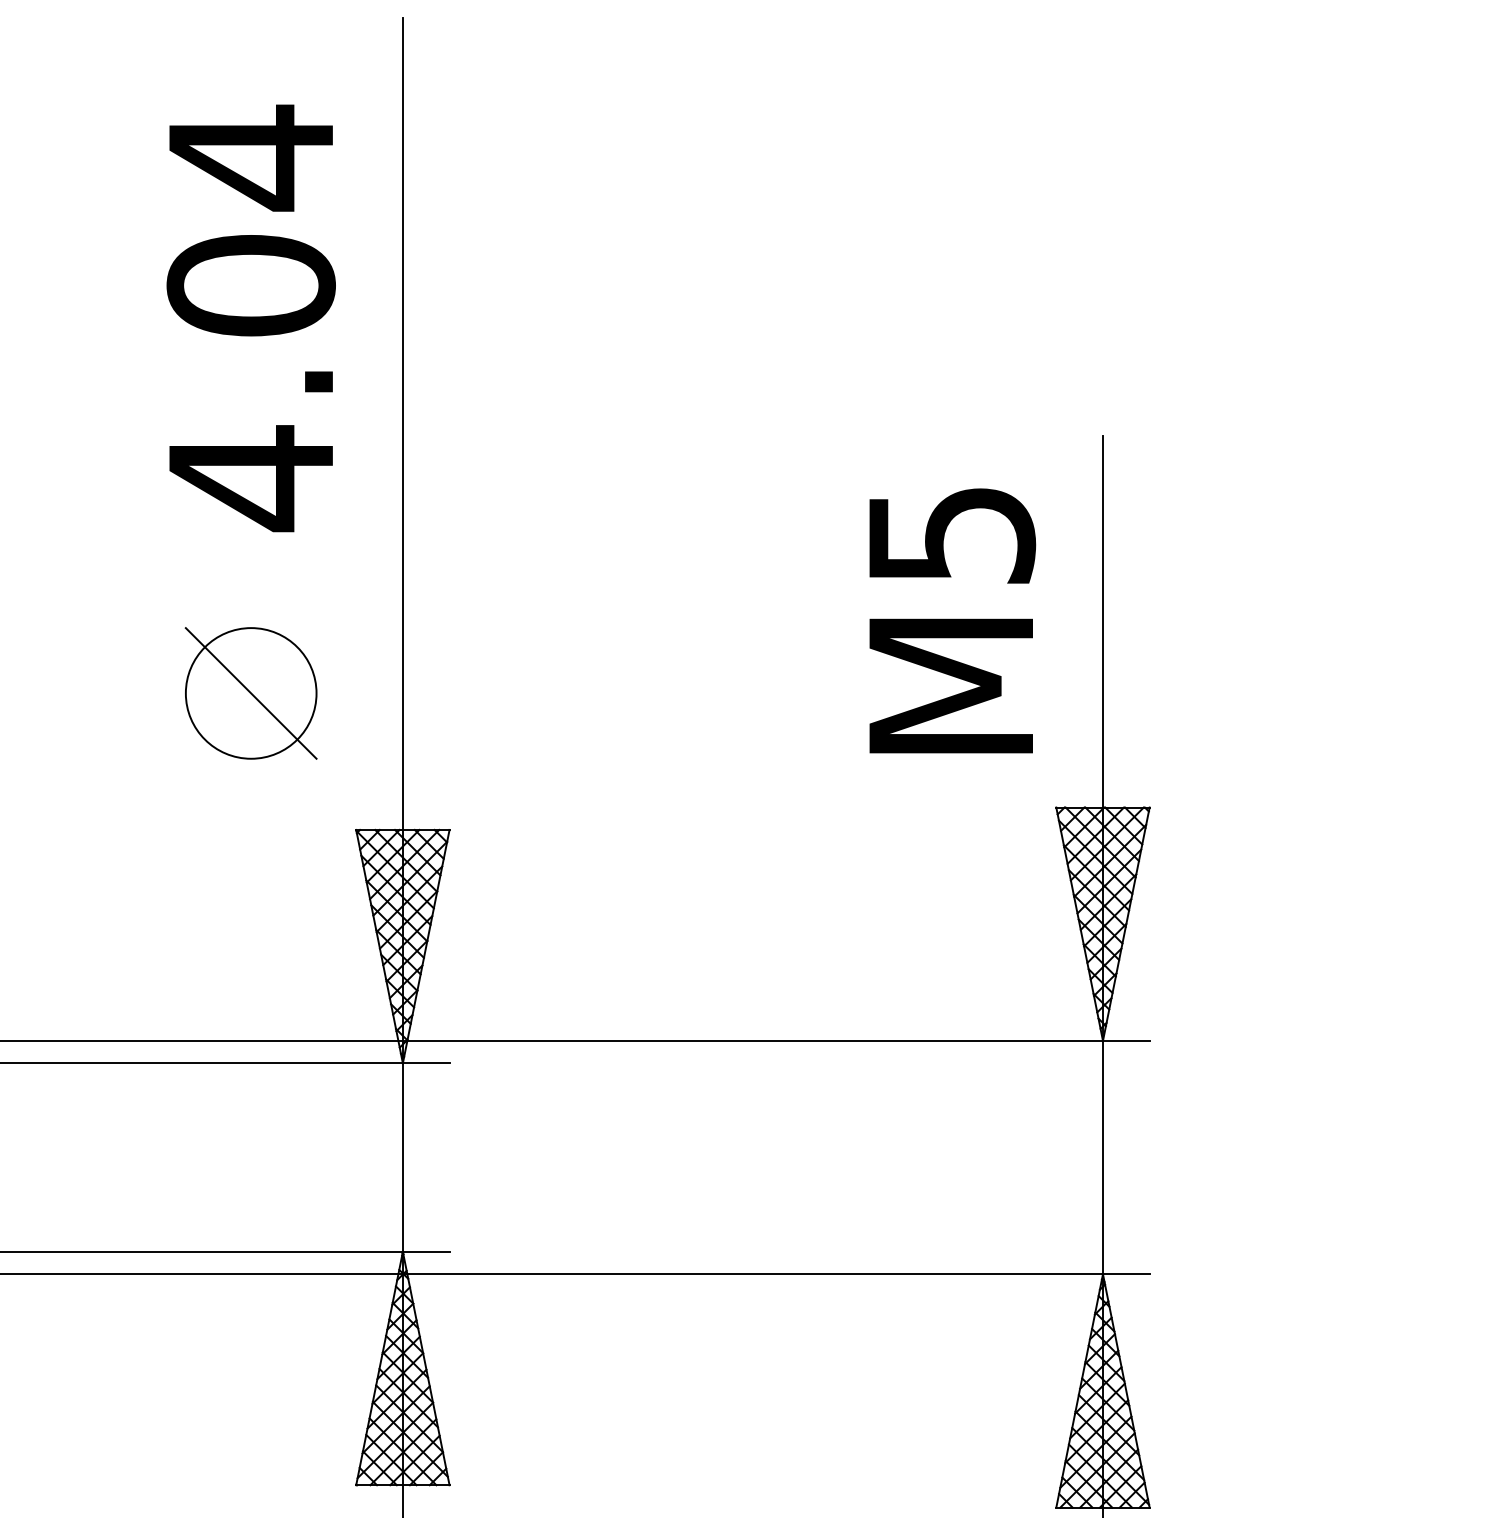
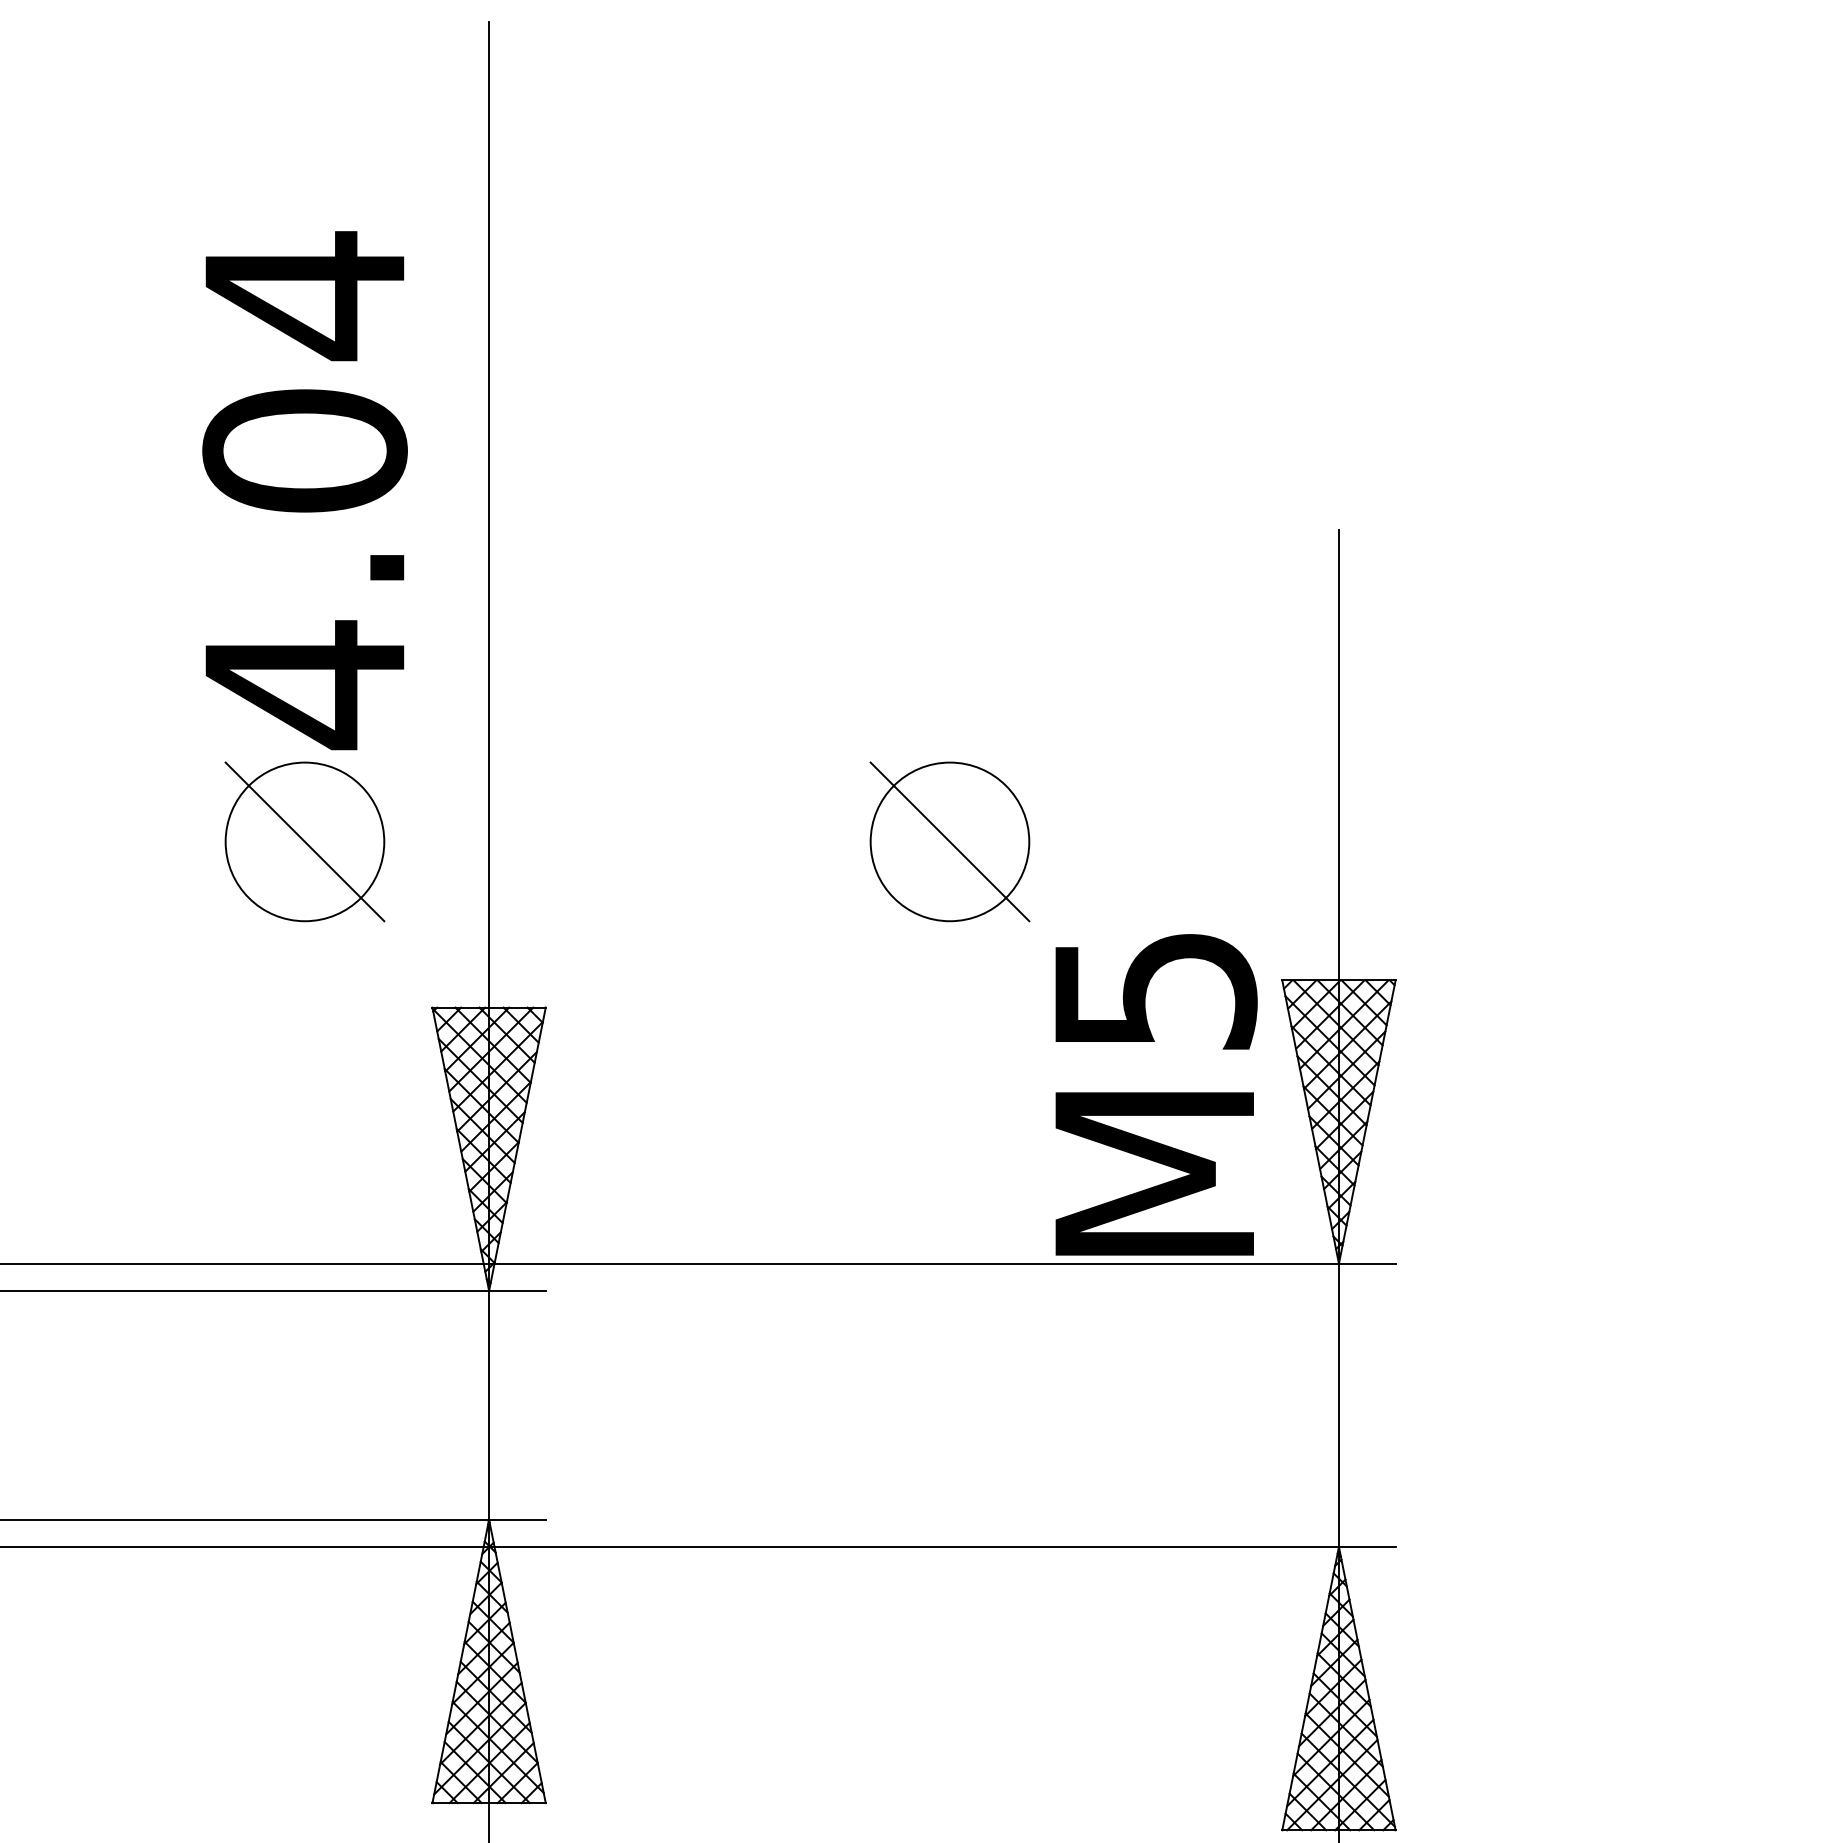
text: (250, 318) -> (304, 490), moved
text: (952, 620) -> (1156, 1094), moved
part: (782, 693) -> (949, 841), added

